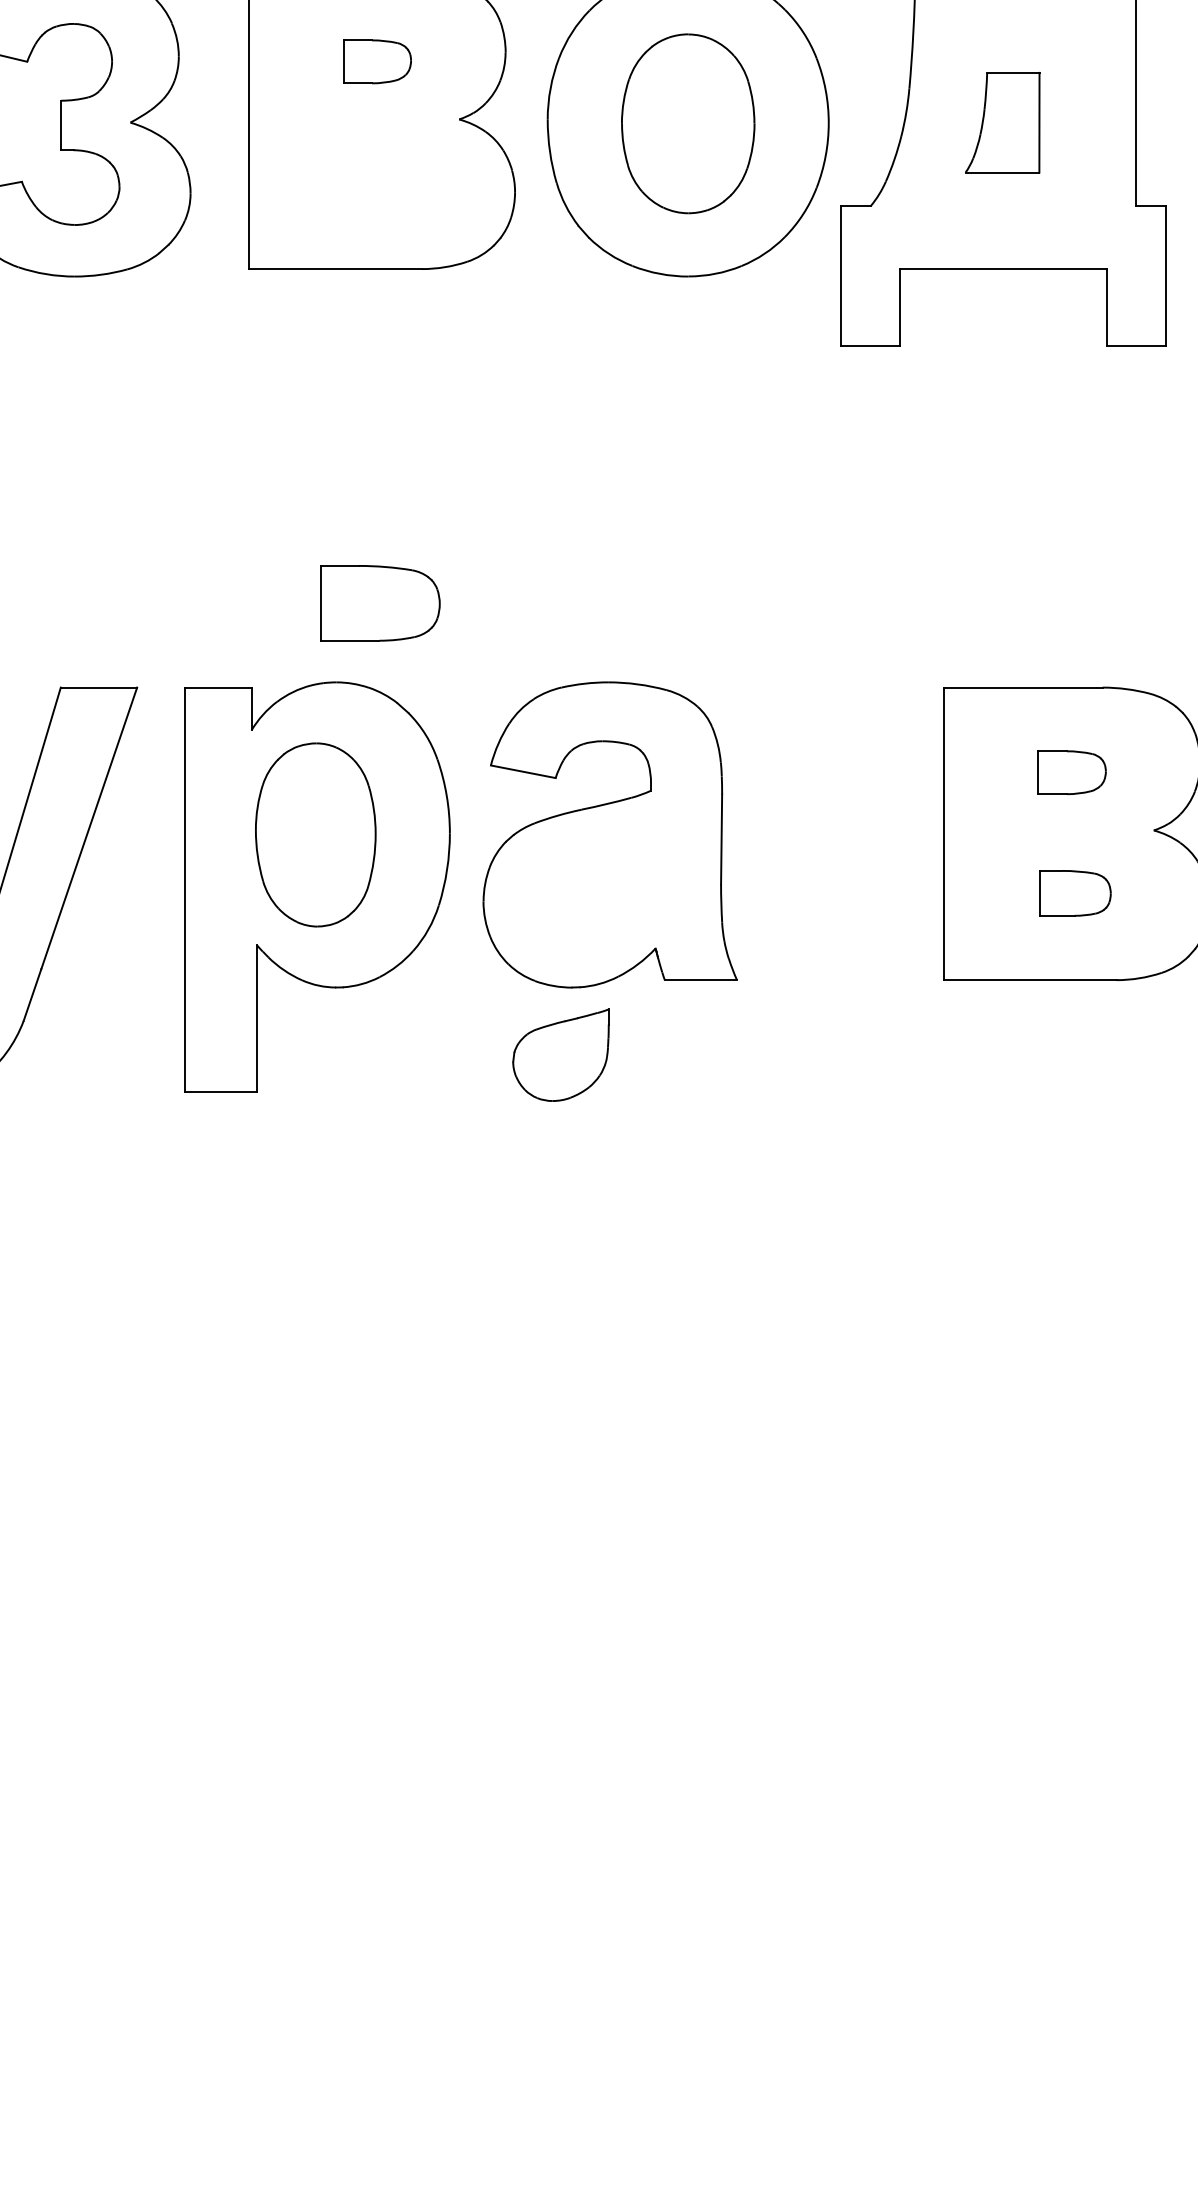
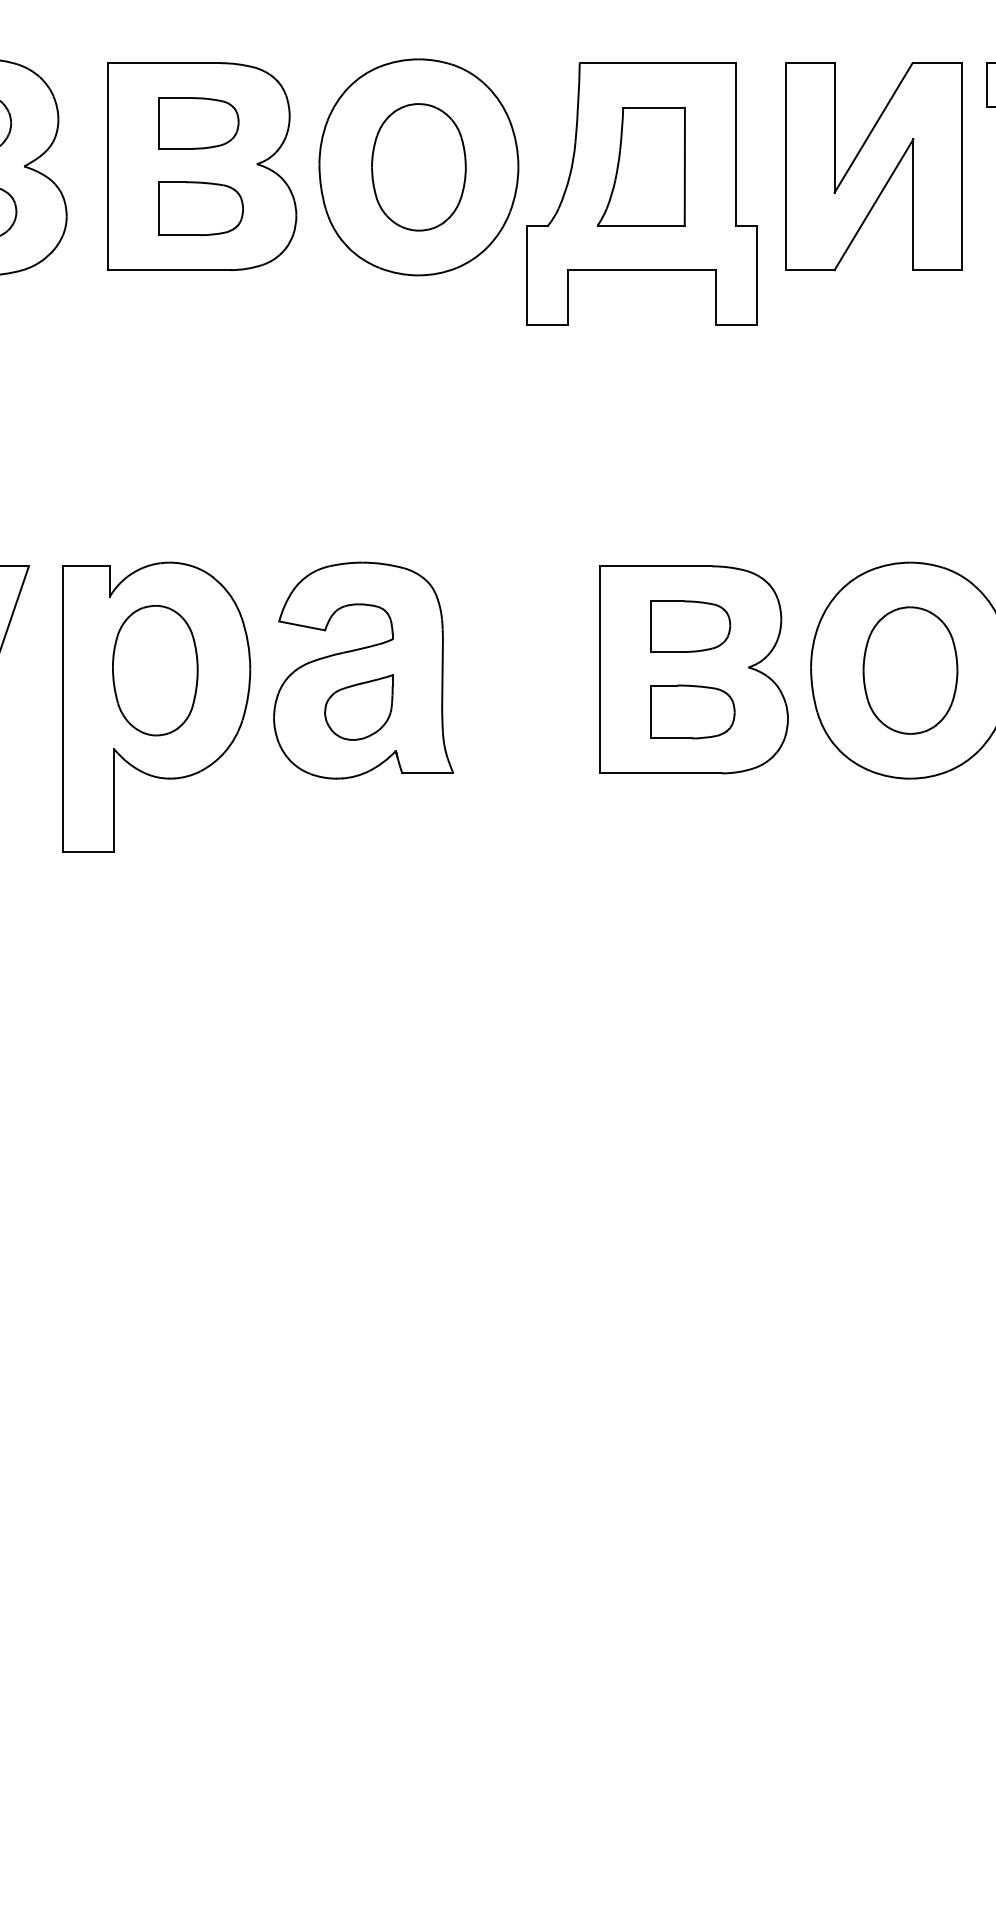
part: (376, 61) -> (198, 123), size x1.67
part: (1002, 122) -> (641, 166), size x1.67
part: (379, 603) -> (200, 208), moved
part: (1071, 772) -> (690, 626), size x1.67
part: (1074, 892) -> (692, 711), size x1.67
part: (560, 1055) -> (358, 707), moved

